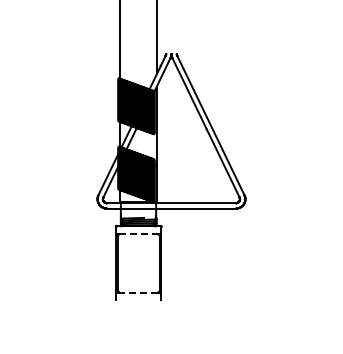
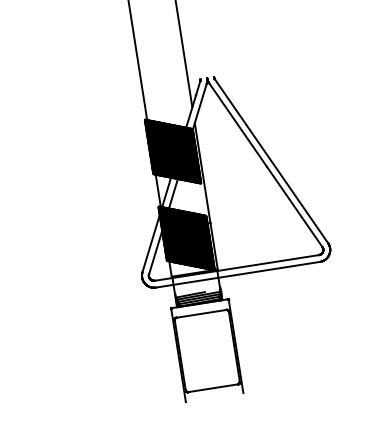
line: (138, 234) -> (201, 314), dashed -> solid
line: (138, 292) -> (212, 388), dashed -> solid

